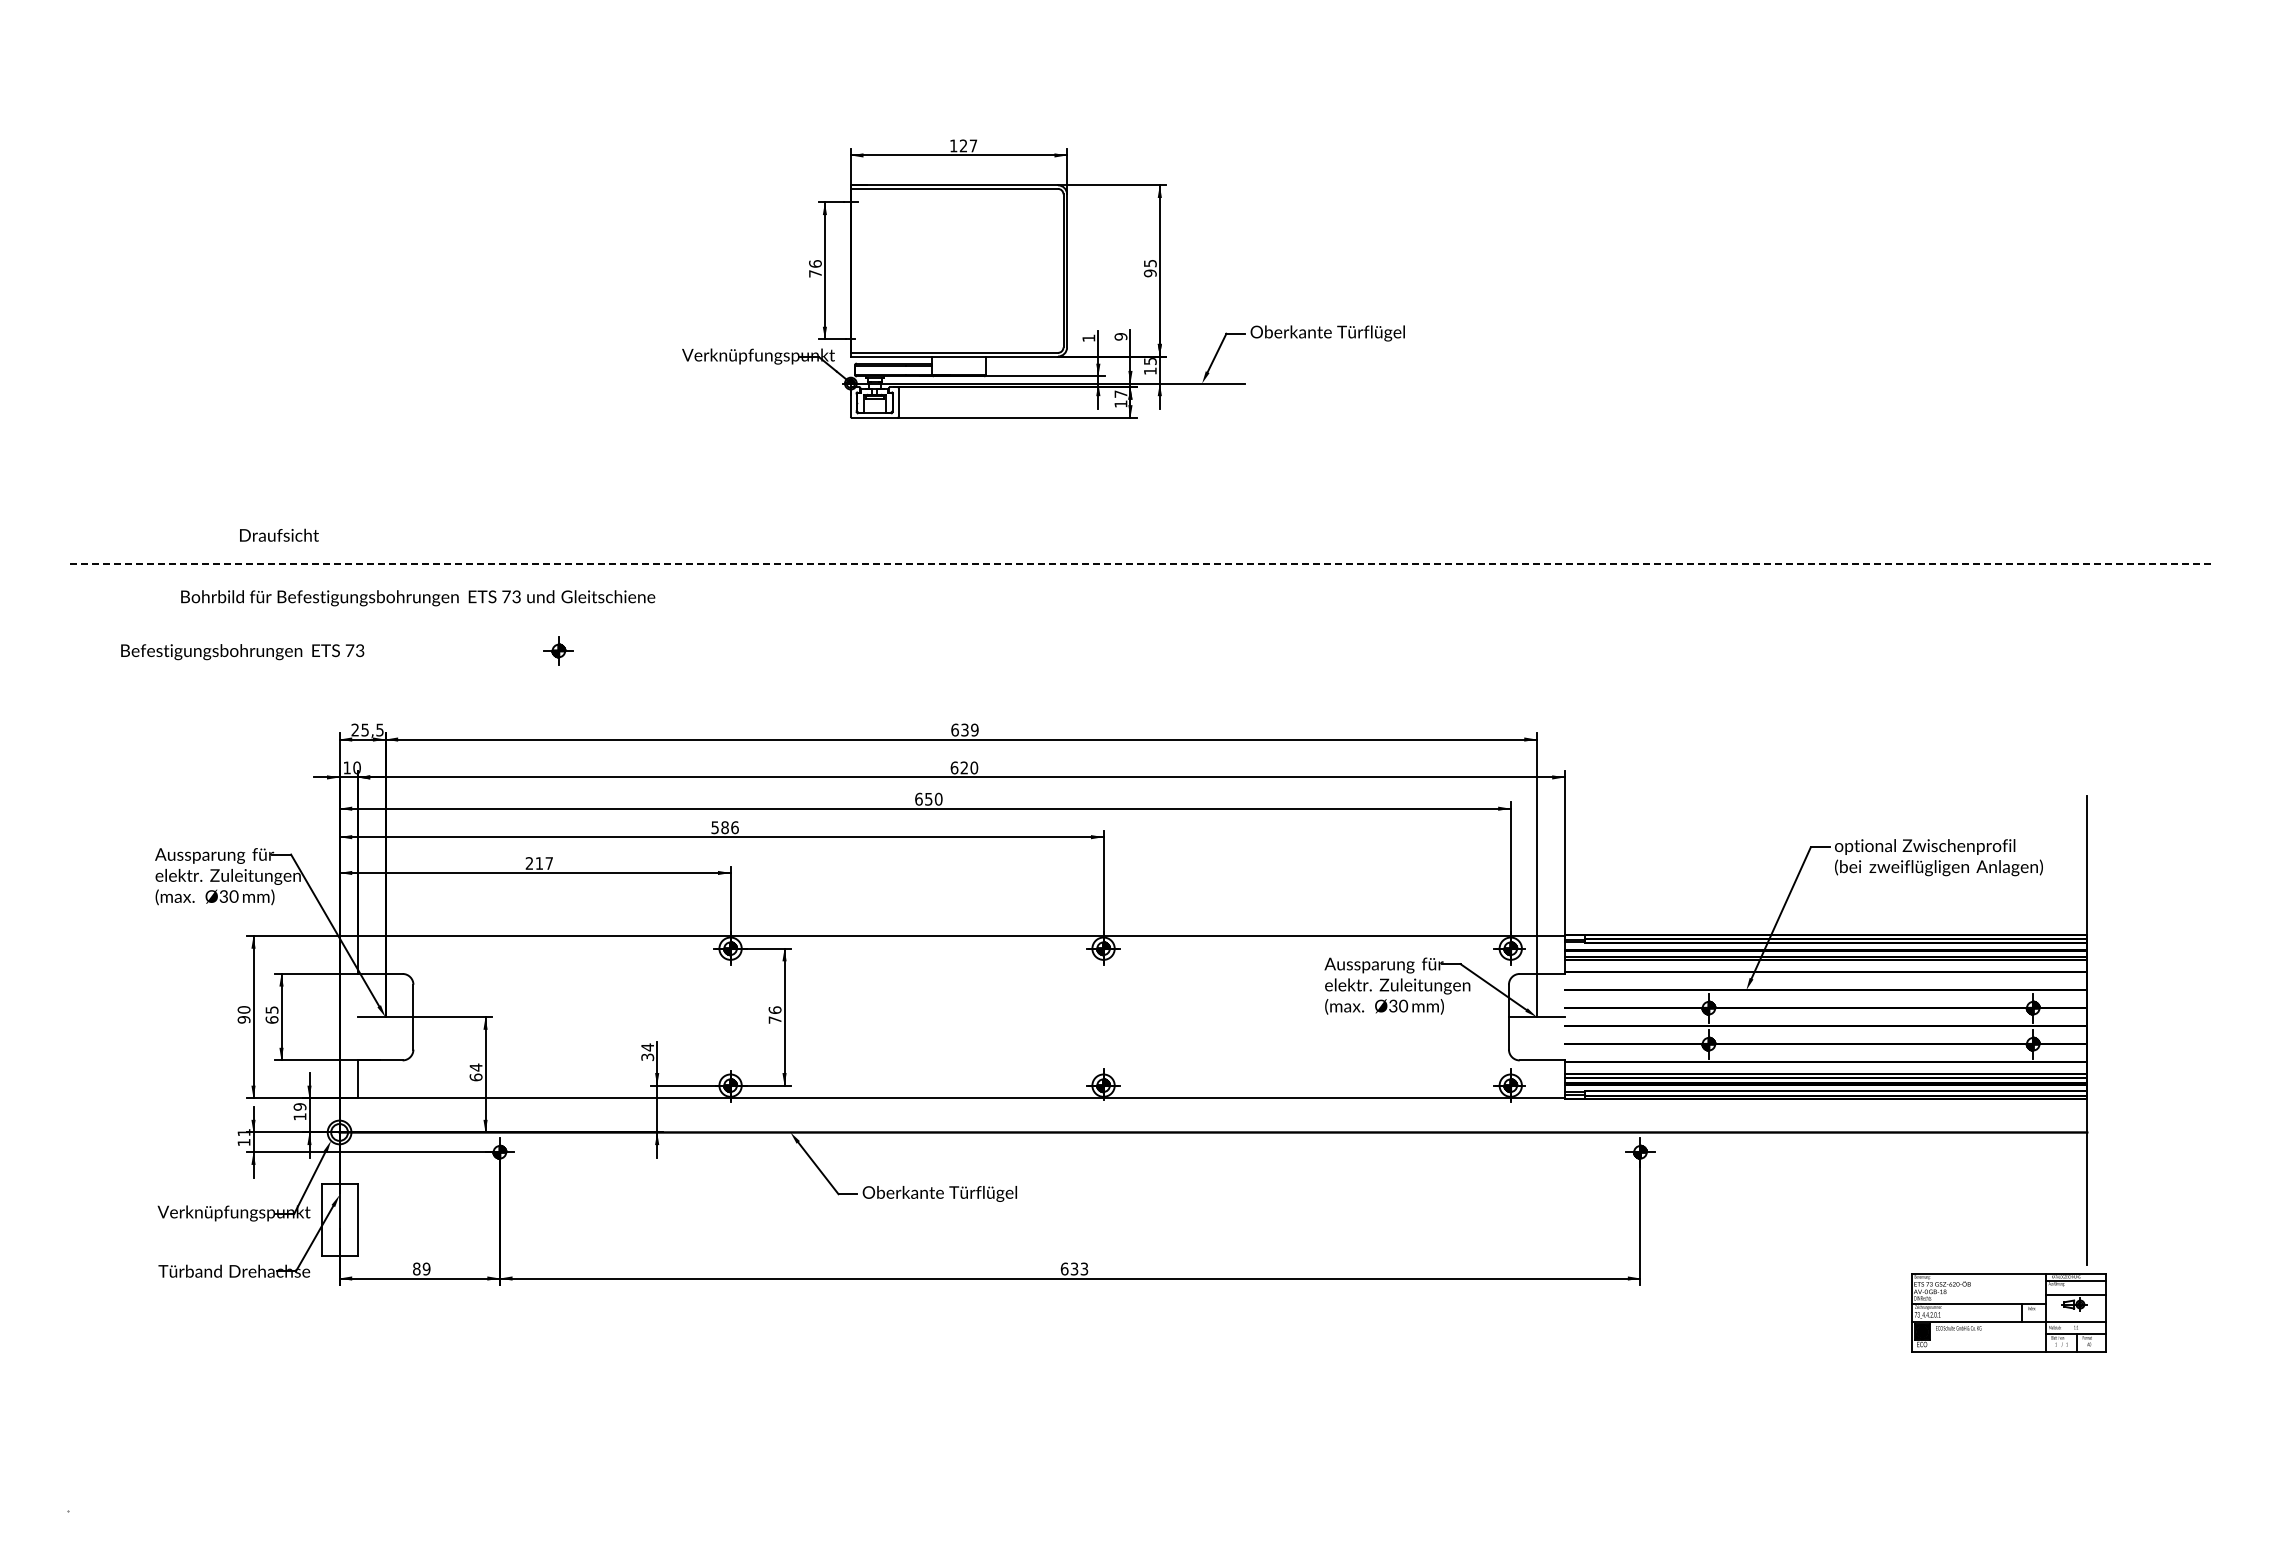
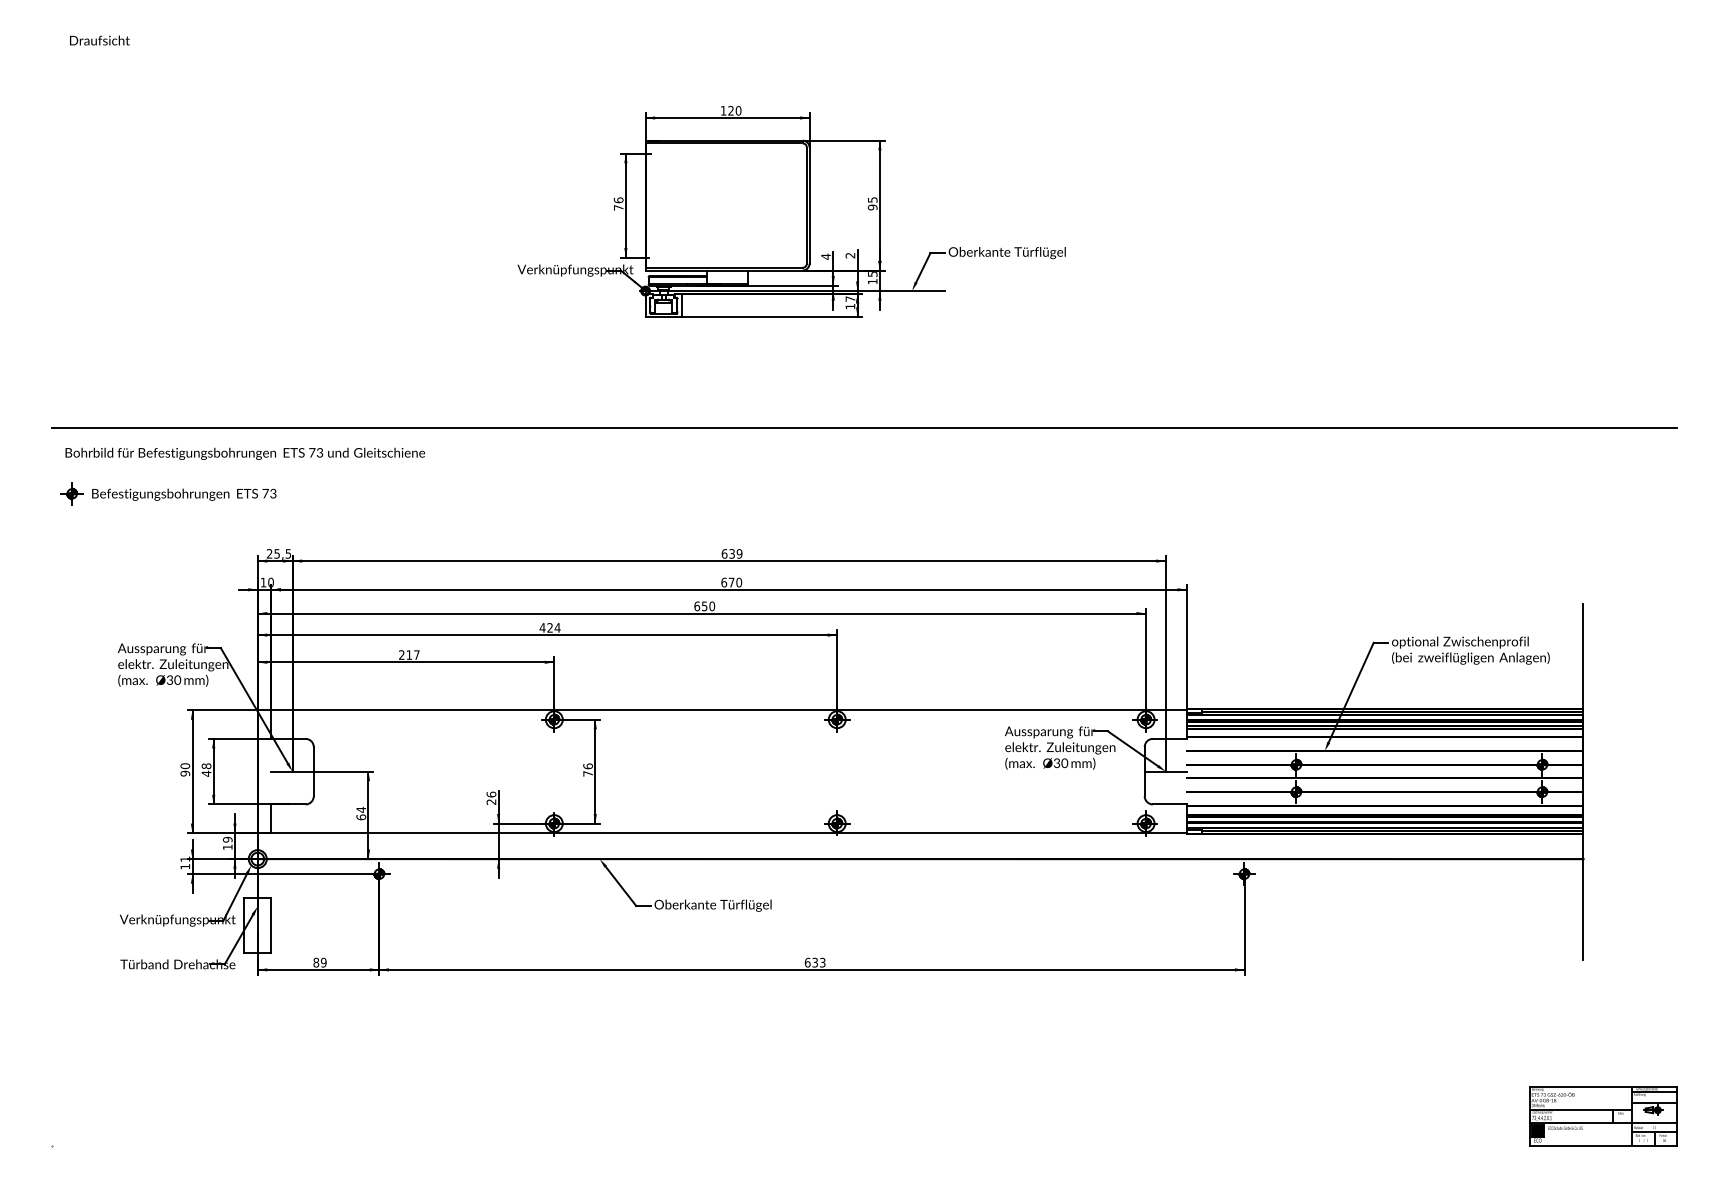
text: (973, 145) -> (738, 110), 127 -> 120
text: (1120, 336) -> (850, 255), 9 -> 2
text: (1088, 338) -> (825, 256), 1 -> 4
text: (279, 534) -> (99, 39), moved
line: (1139, 564) -> (864, 428), dashed -> solid
text: (418, 598) -> (245, 454), moved
part: (558, 650) -> (71, 493), moved
text: (963, 767) -> (731, 582), 620 -> 670
text: (725, 827) -> (550, 627), 586 -> 424
text: (271, 1015) -> (206, 770), 65 -> 48
text: (647, 1051) -> (491, 797), 34 -> 26
part: (2008, 1312) -> (1603, 1116), moved

